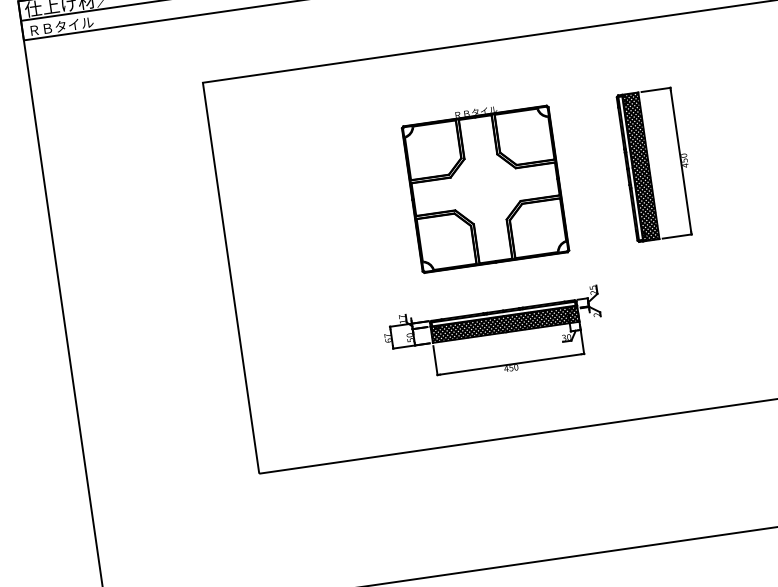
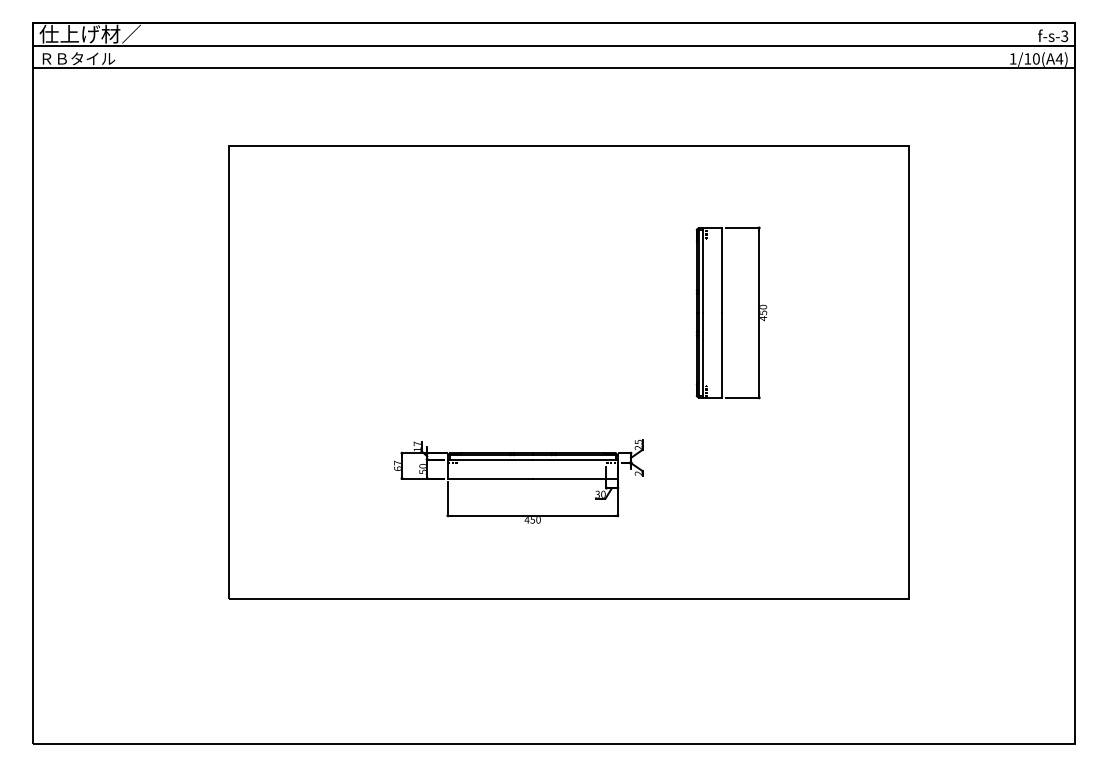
hatch: (640, 166) -> (712, 312), removed
part: (484, 185) -> (532, 308), removed
hatch: (504, 323) -> (532, 468), removed

